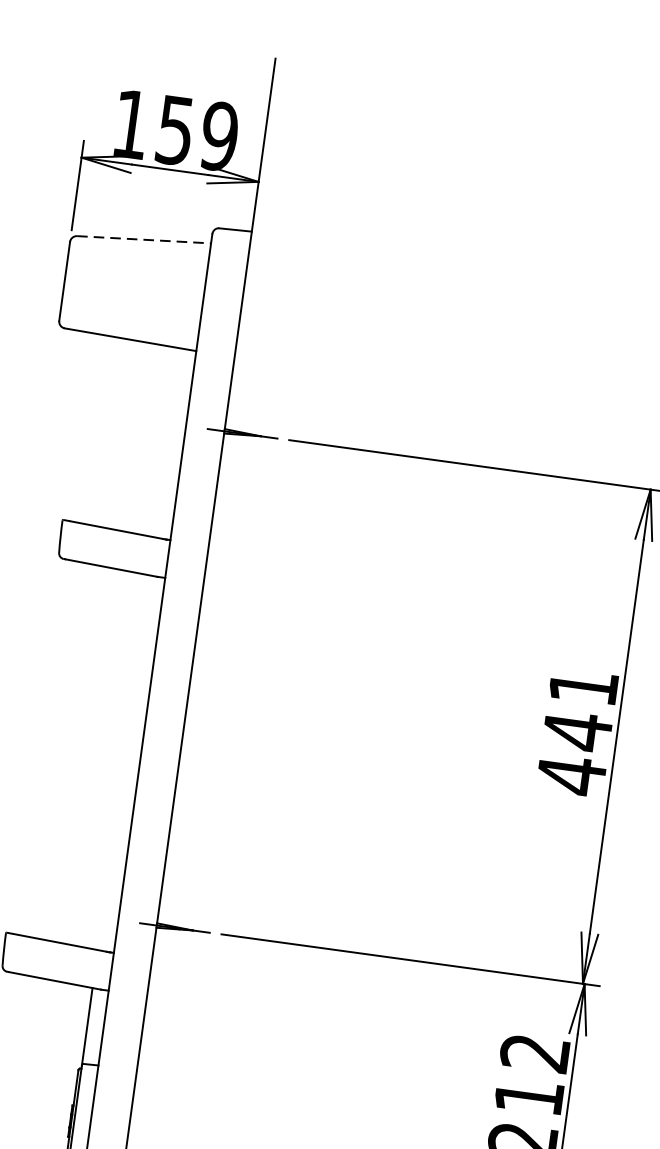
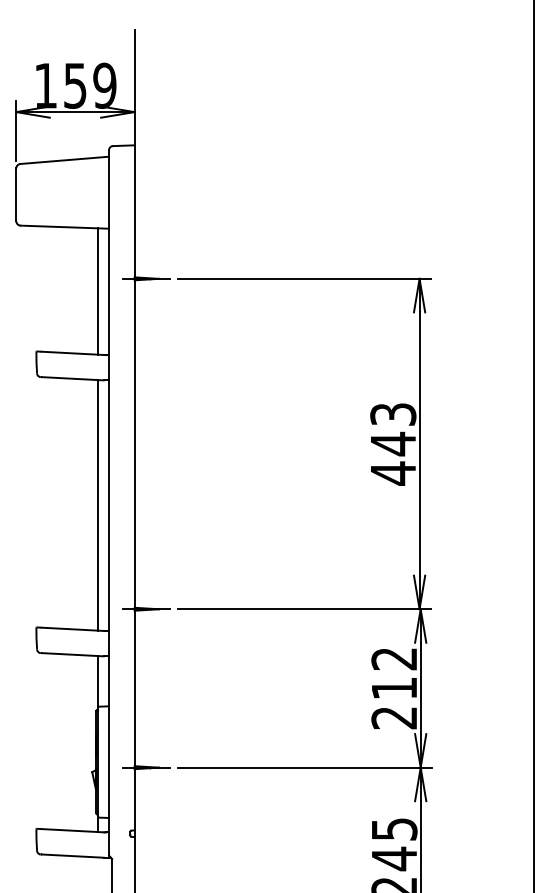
line: (145, 240) -> (65, 160), dashed -> solid
line: (167, 442) -> (98, 291), added
text: (583, 687) -> (393, 414), 441 -> 443
line: (123, 762) -> (98, 505), added

